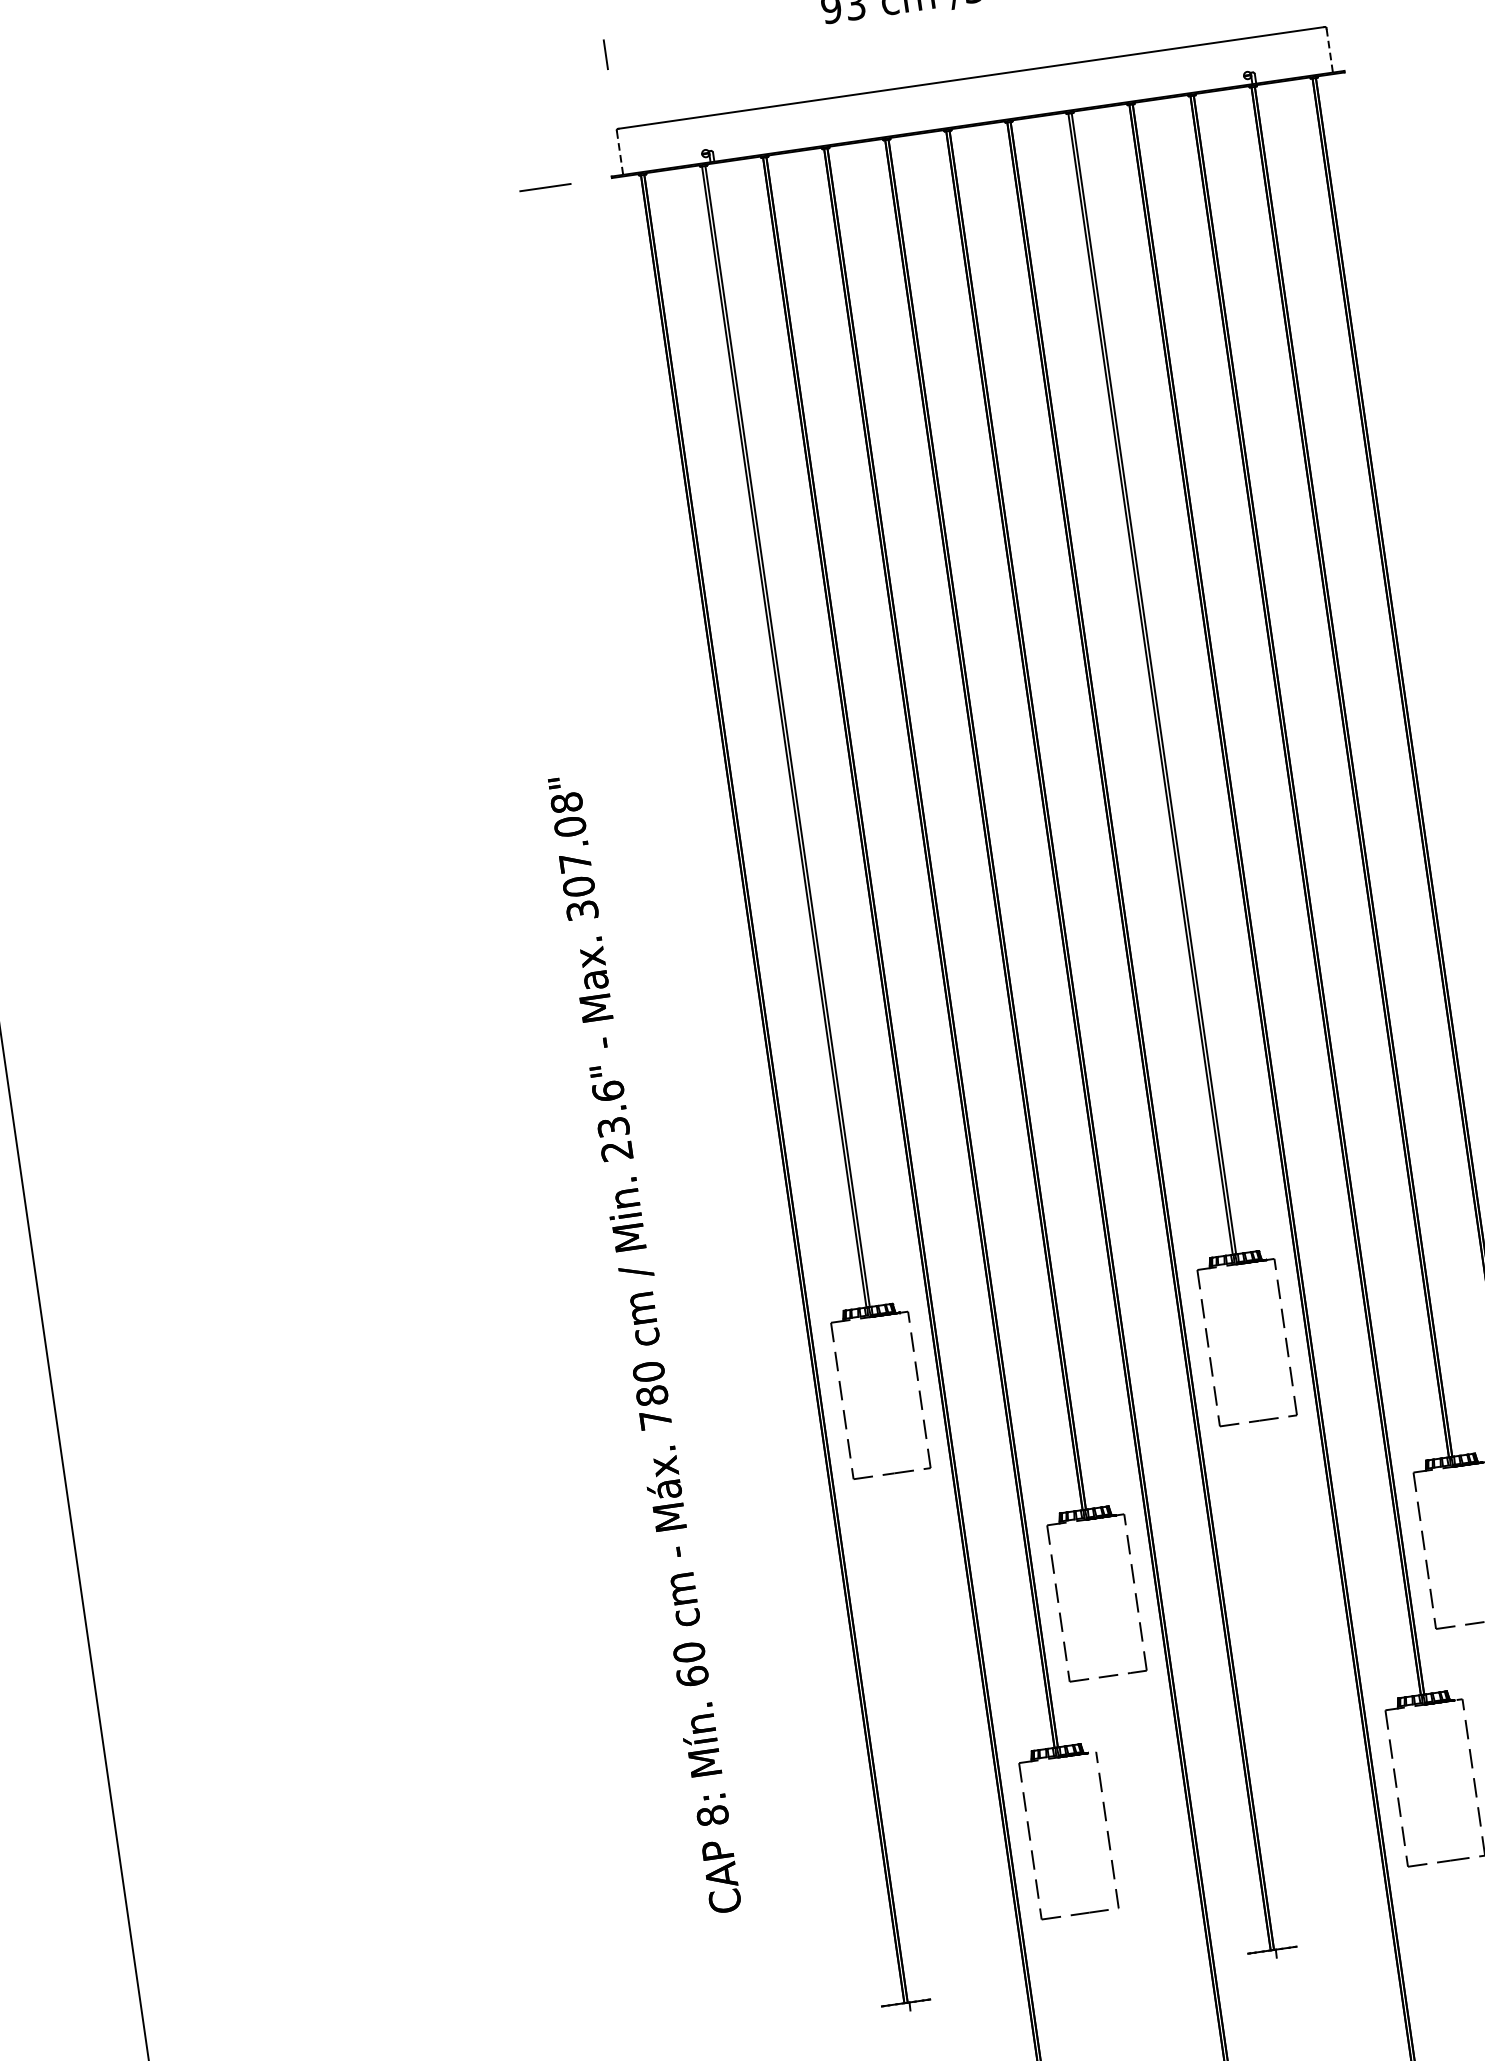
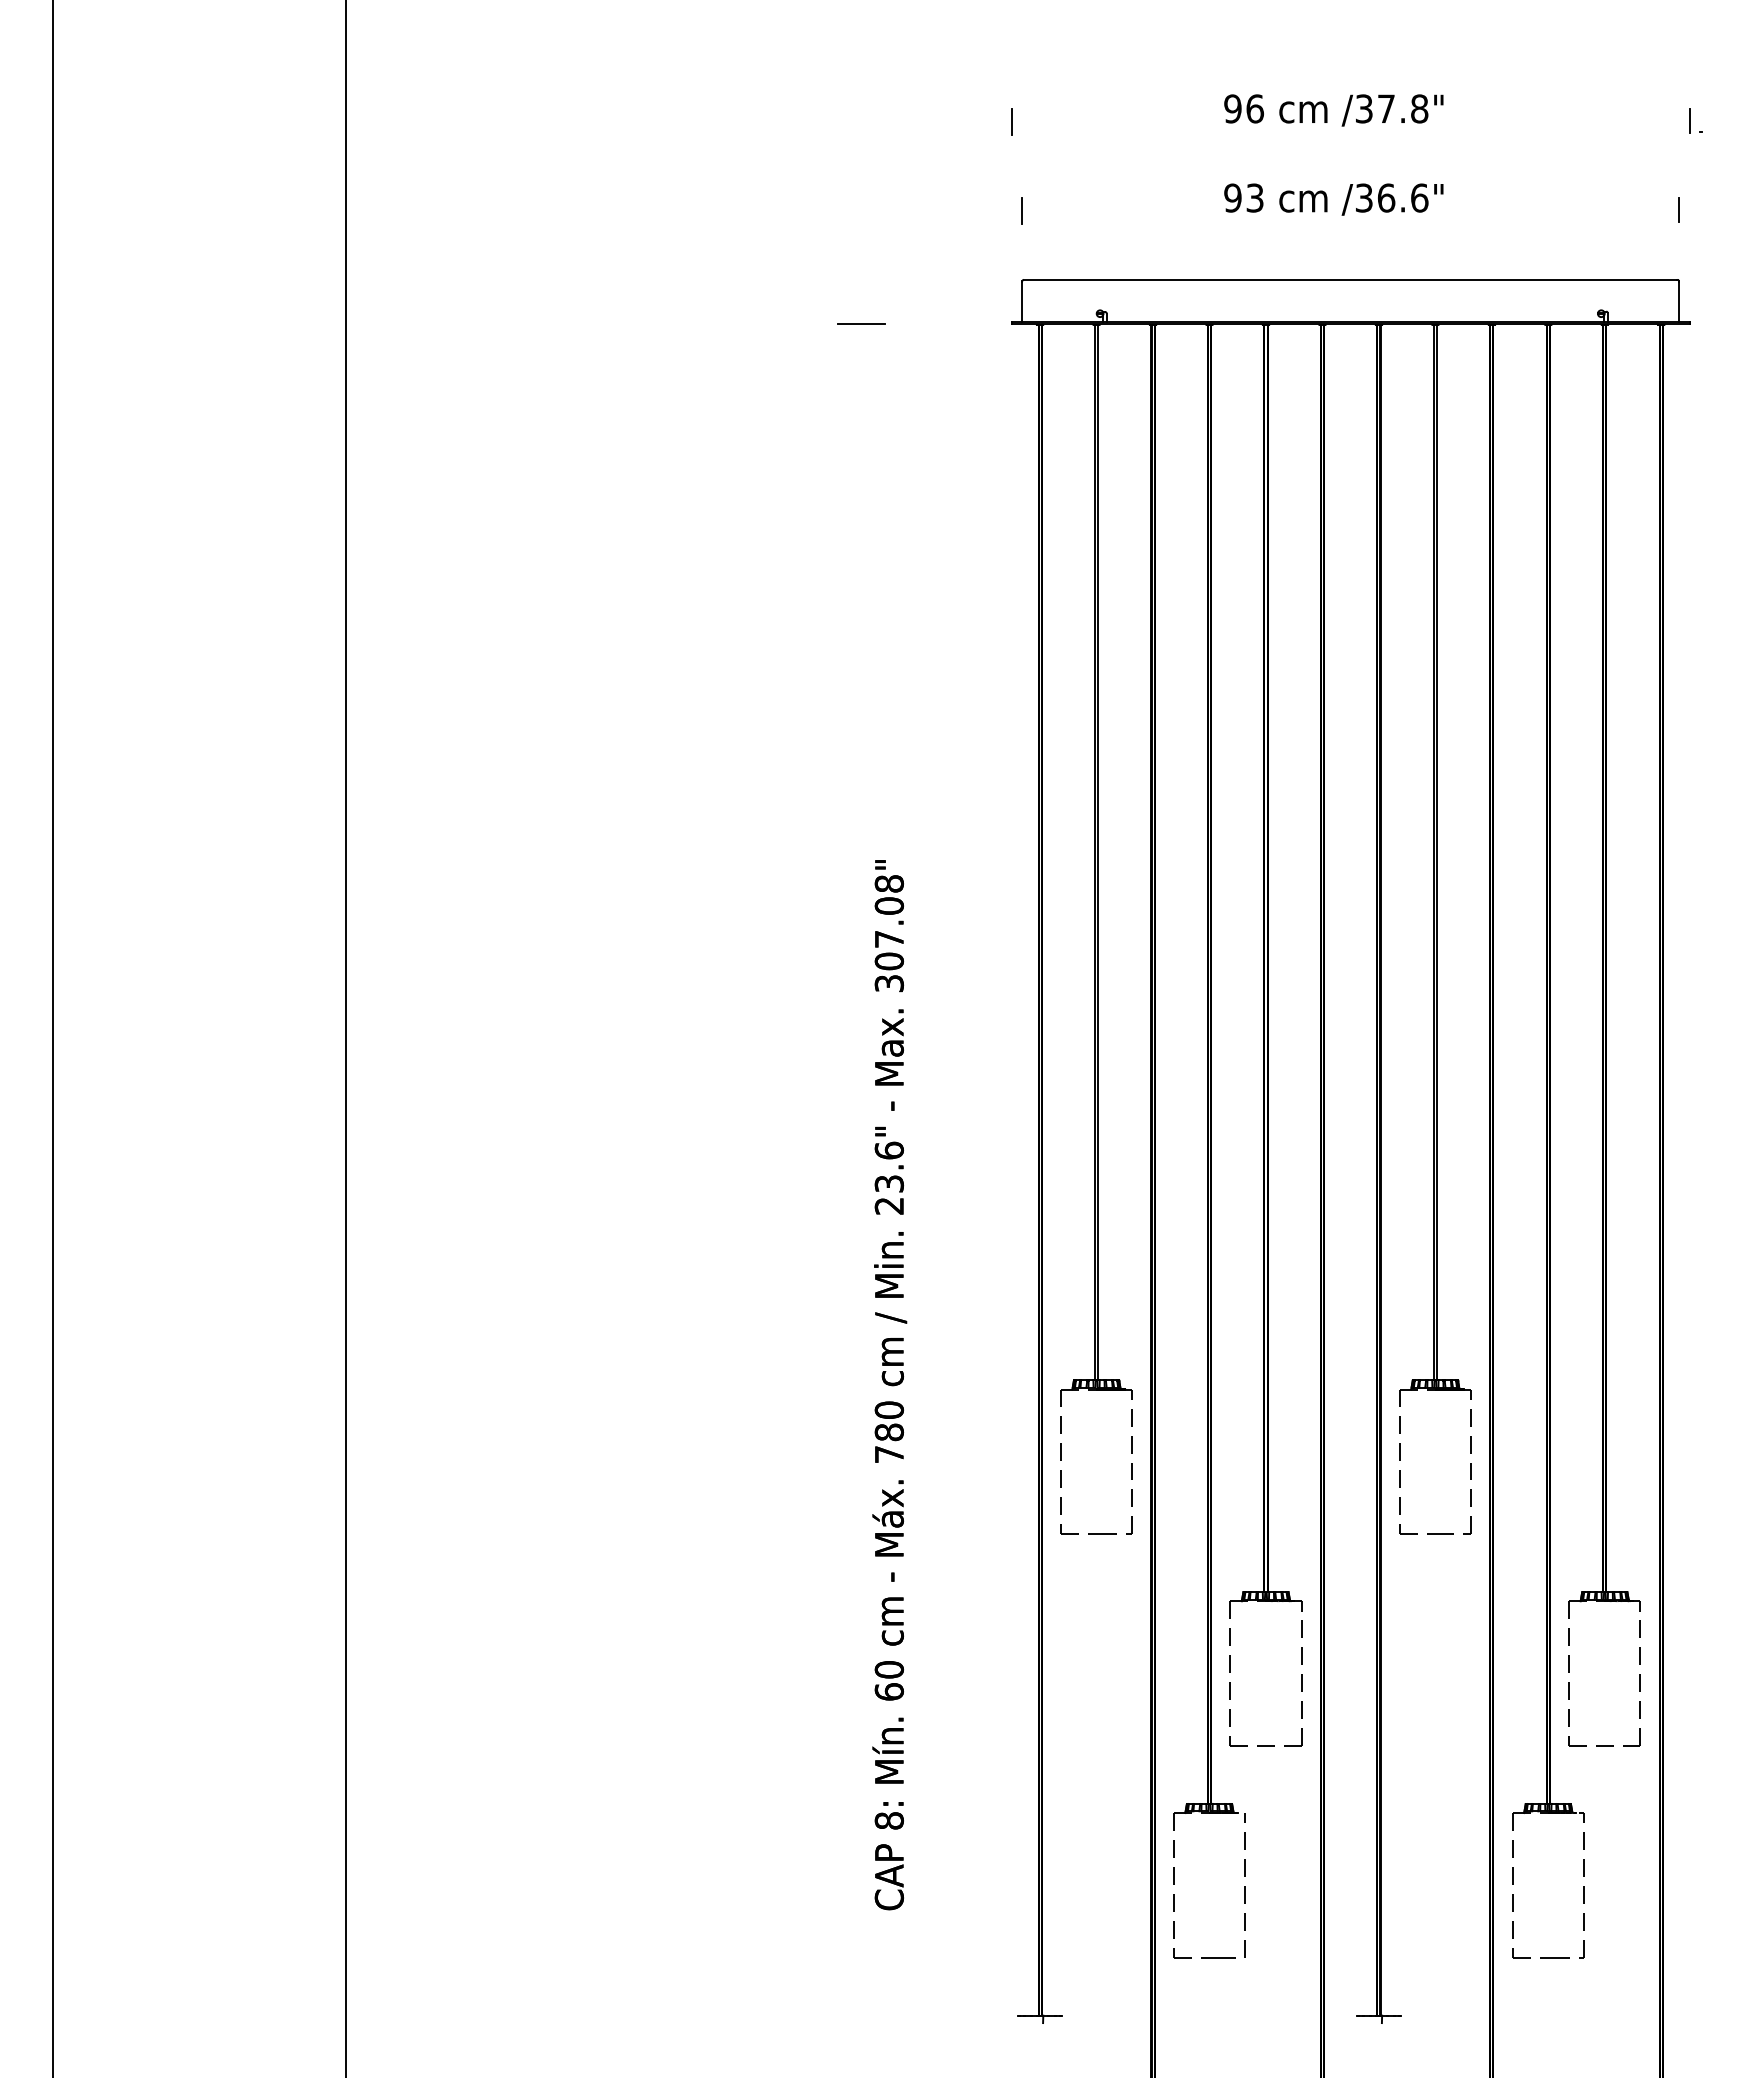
line: (1329, 51) -> (1678, 302), dashed -> solid
line: (620, 153) -> (1022, 302), dashed -> solid
line: (545, 187) -> (861, 323), moved

